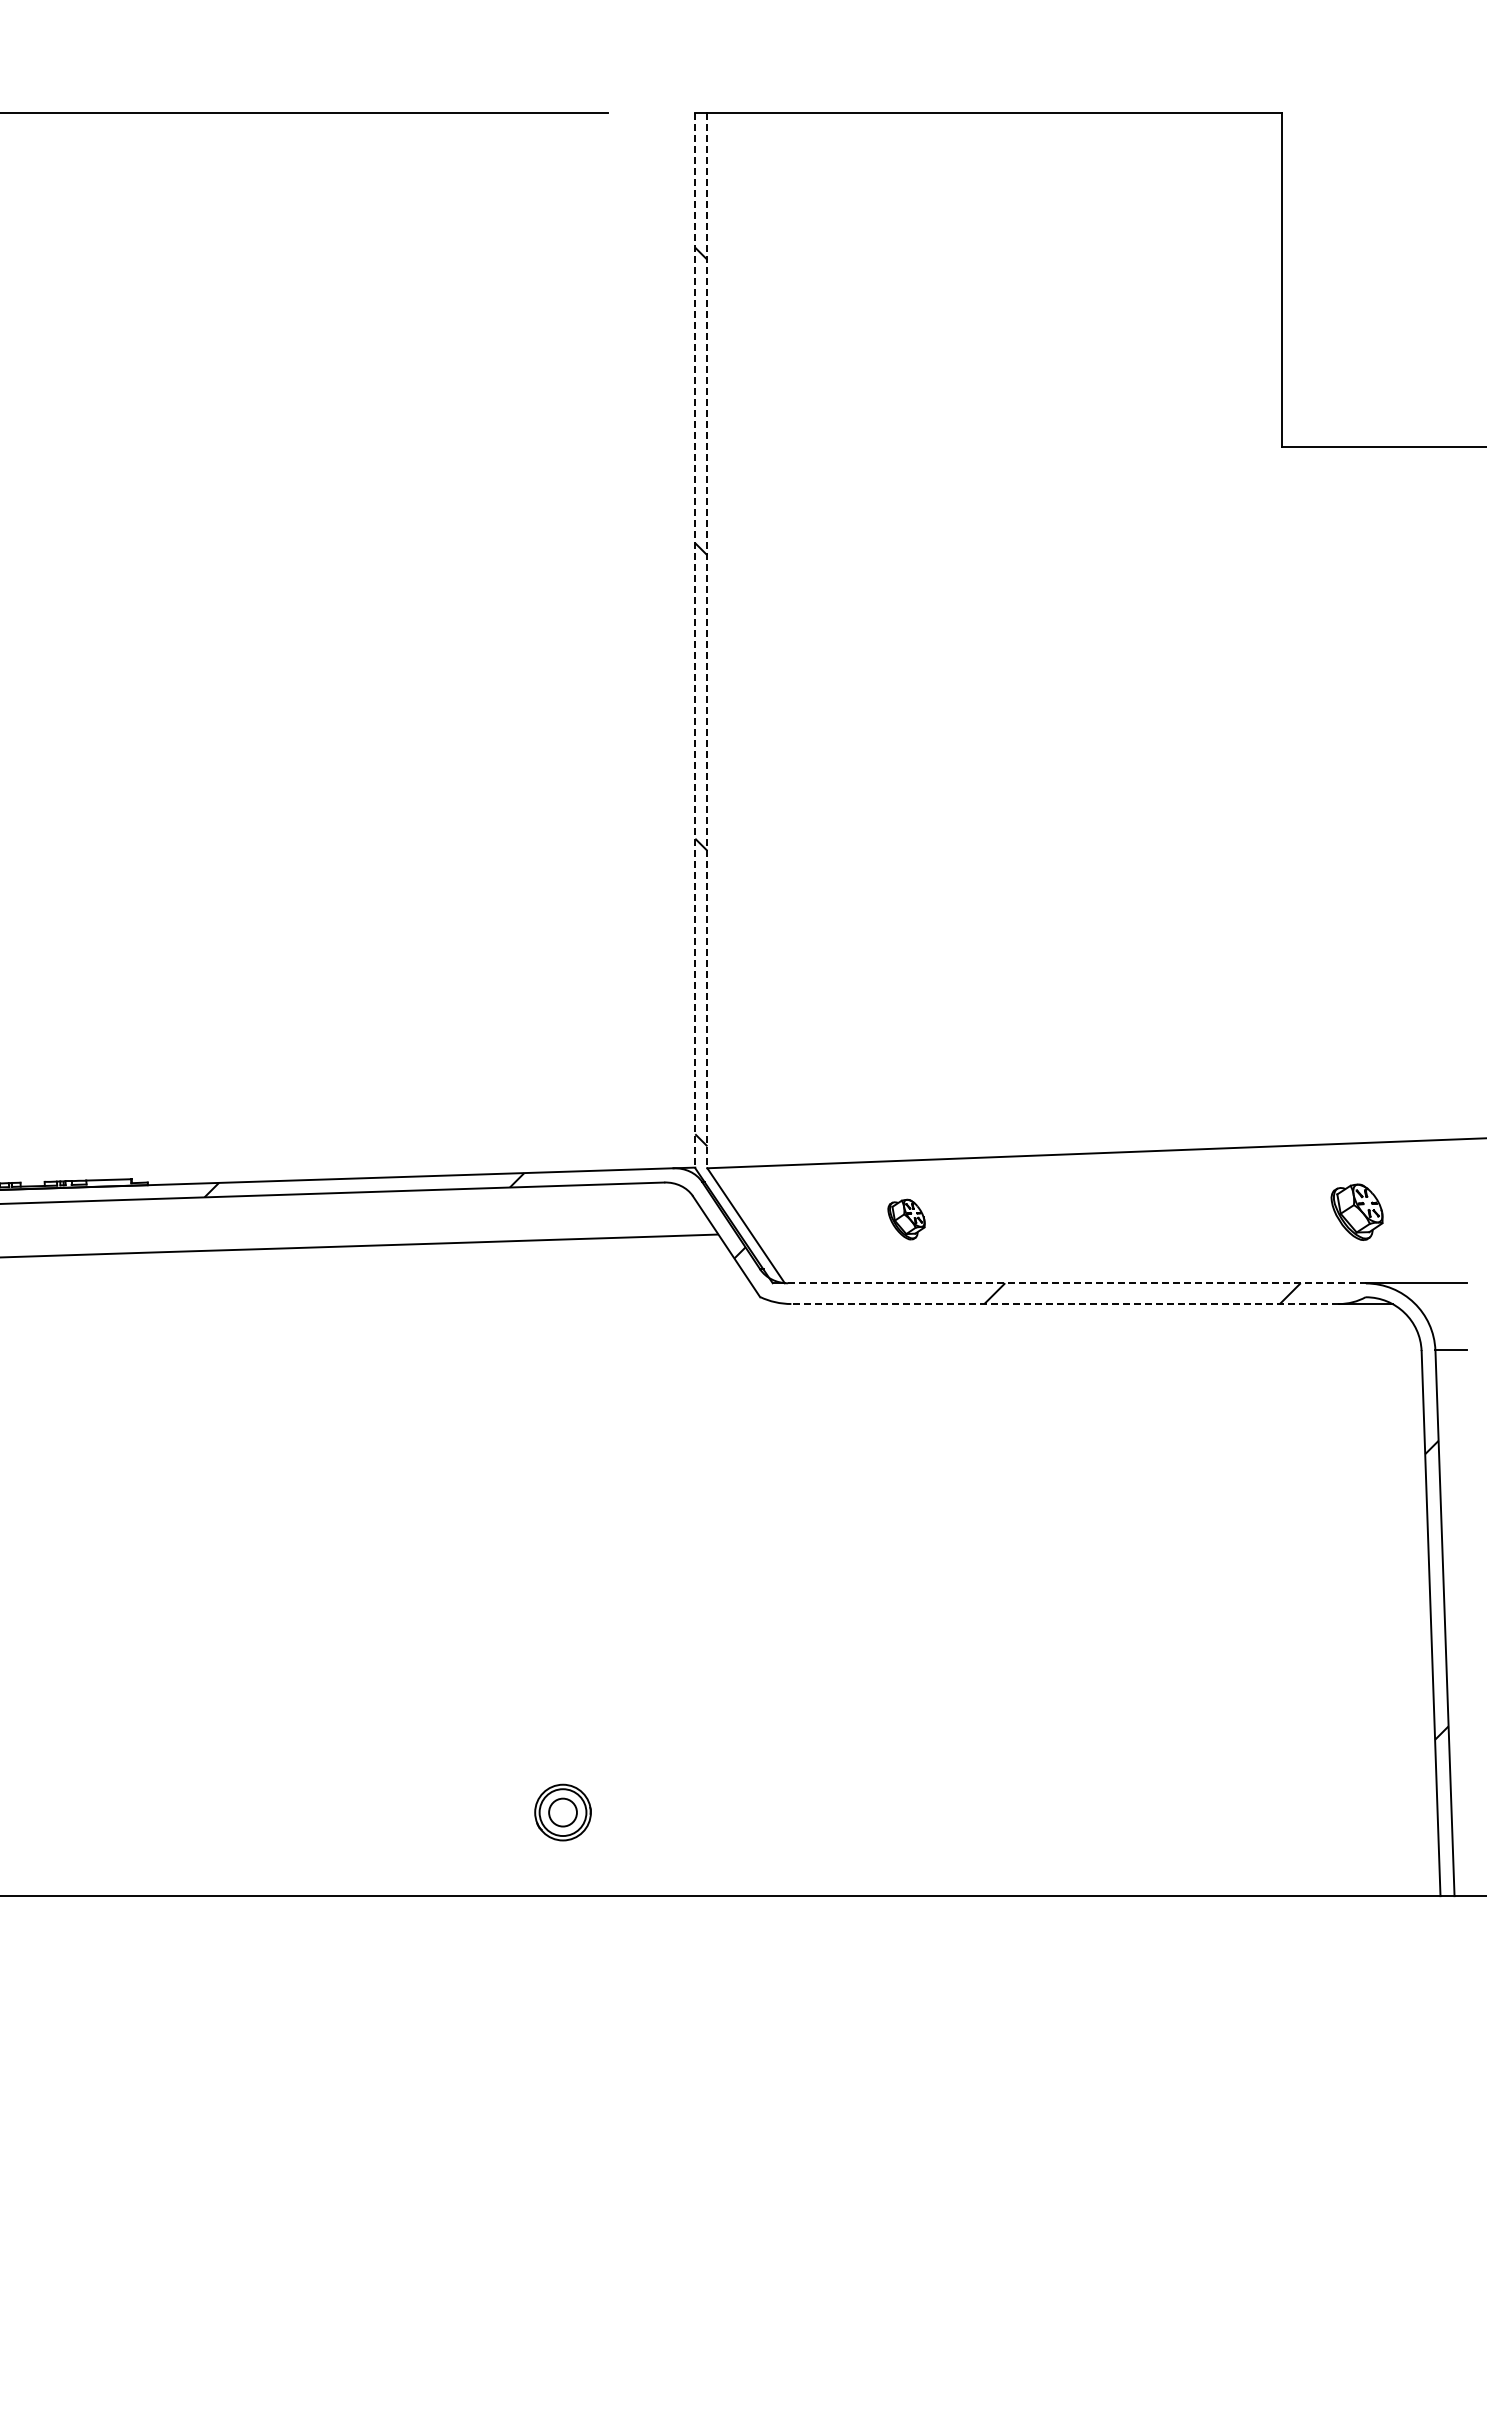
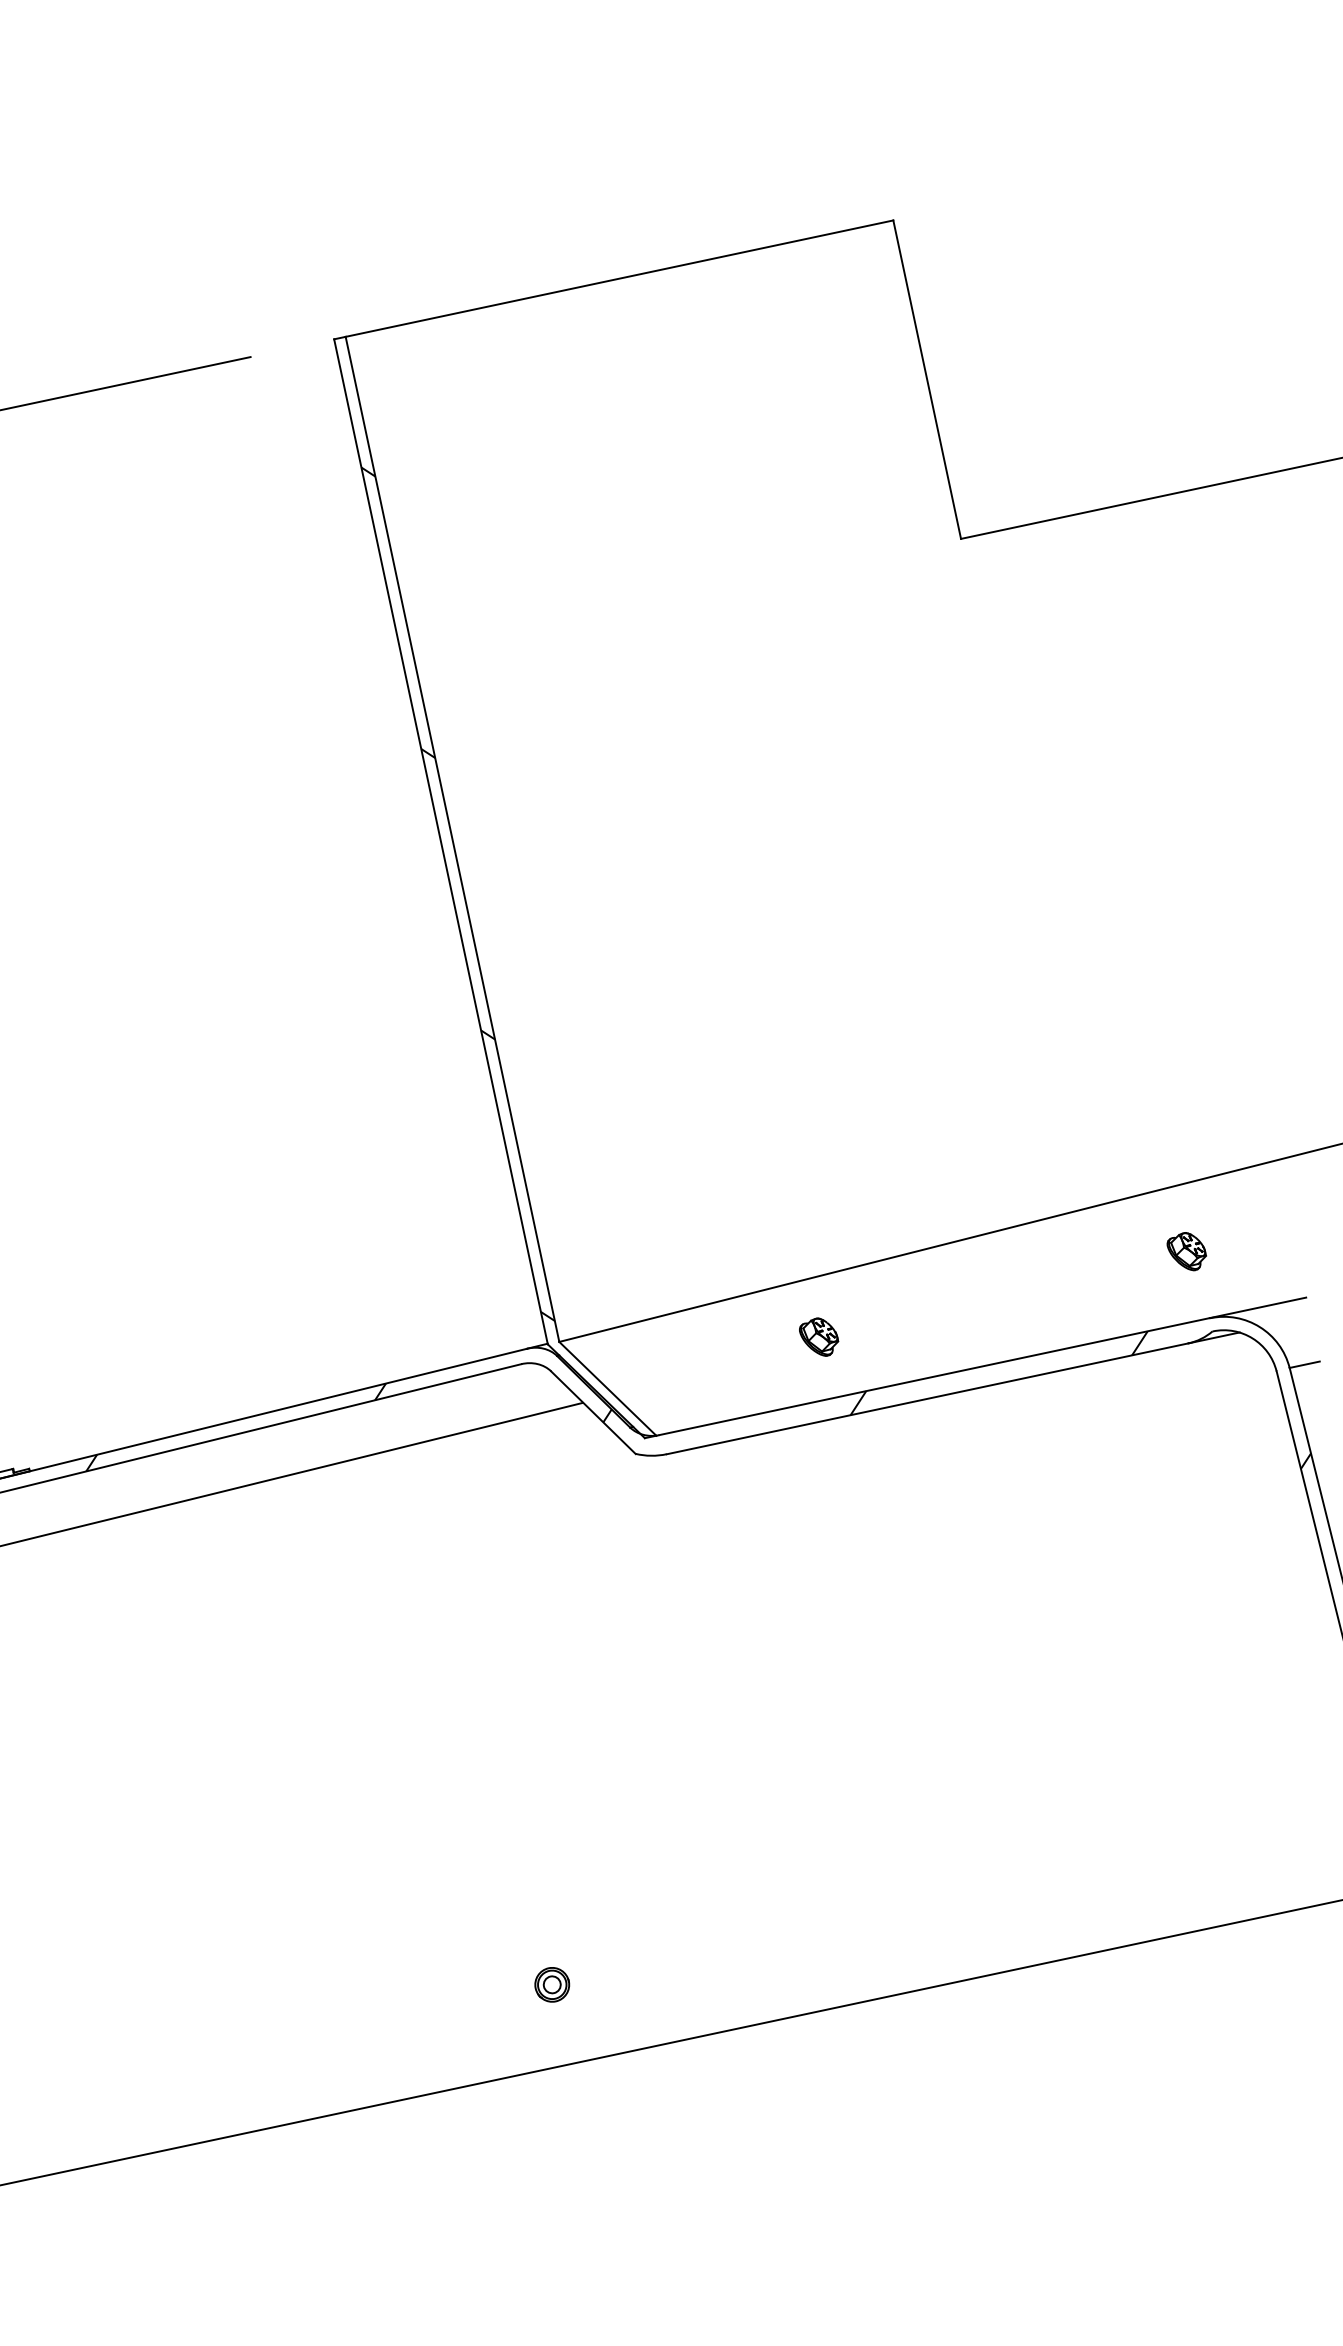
line: (695, 640) -> (441, 841), dashed -> solid
line: (707, 640) -> (452, 839), dashed -> solid
part: (1357, 1211) -> (1187, 1251), size x0.71
part: (906, 1219) -> (819, 1337), moved
line: (1077, 1283) -> (935, 1376), dashed -> solid
line: (1065, 1304) -> (928, 1399), dashed -> solid
part: (562, 1812) -> (551, 1984), size x0.62

